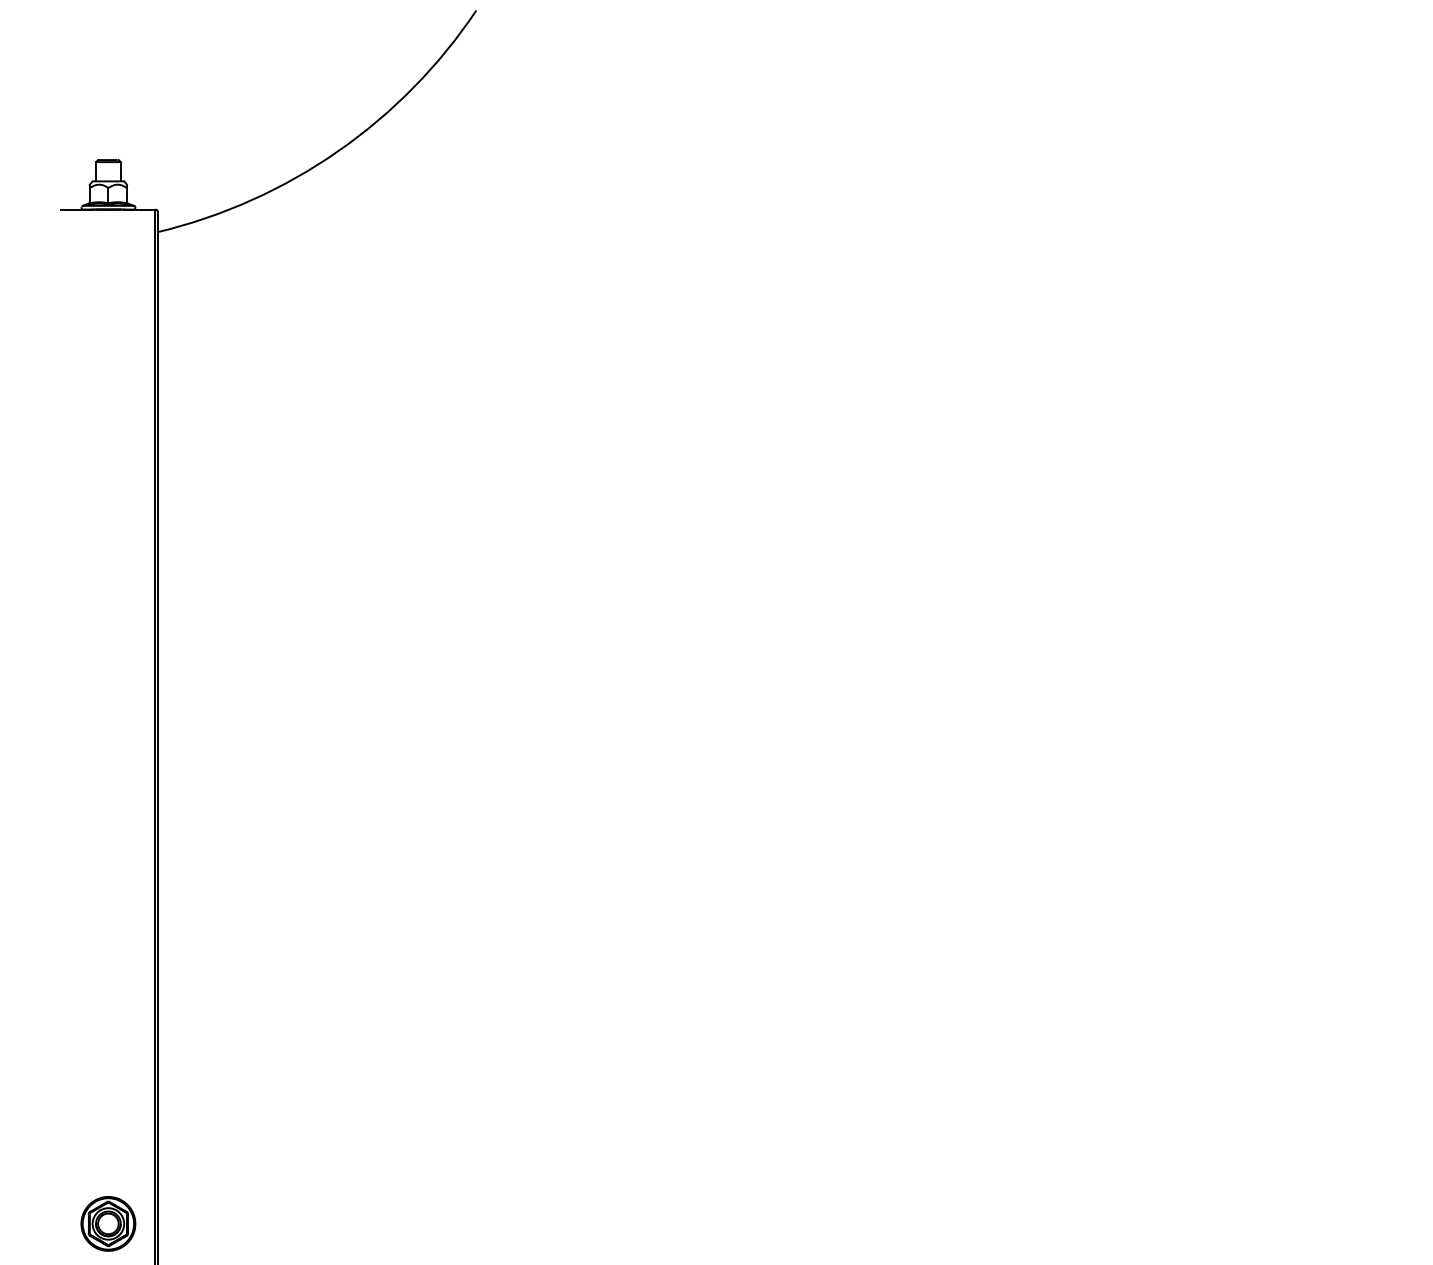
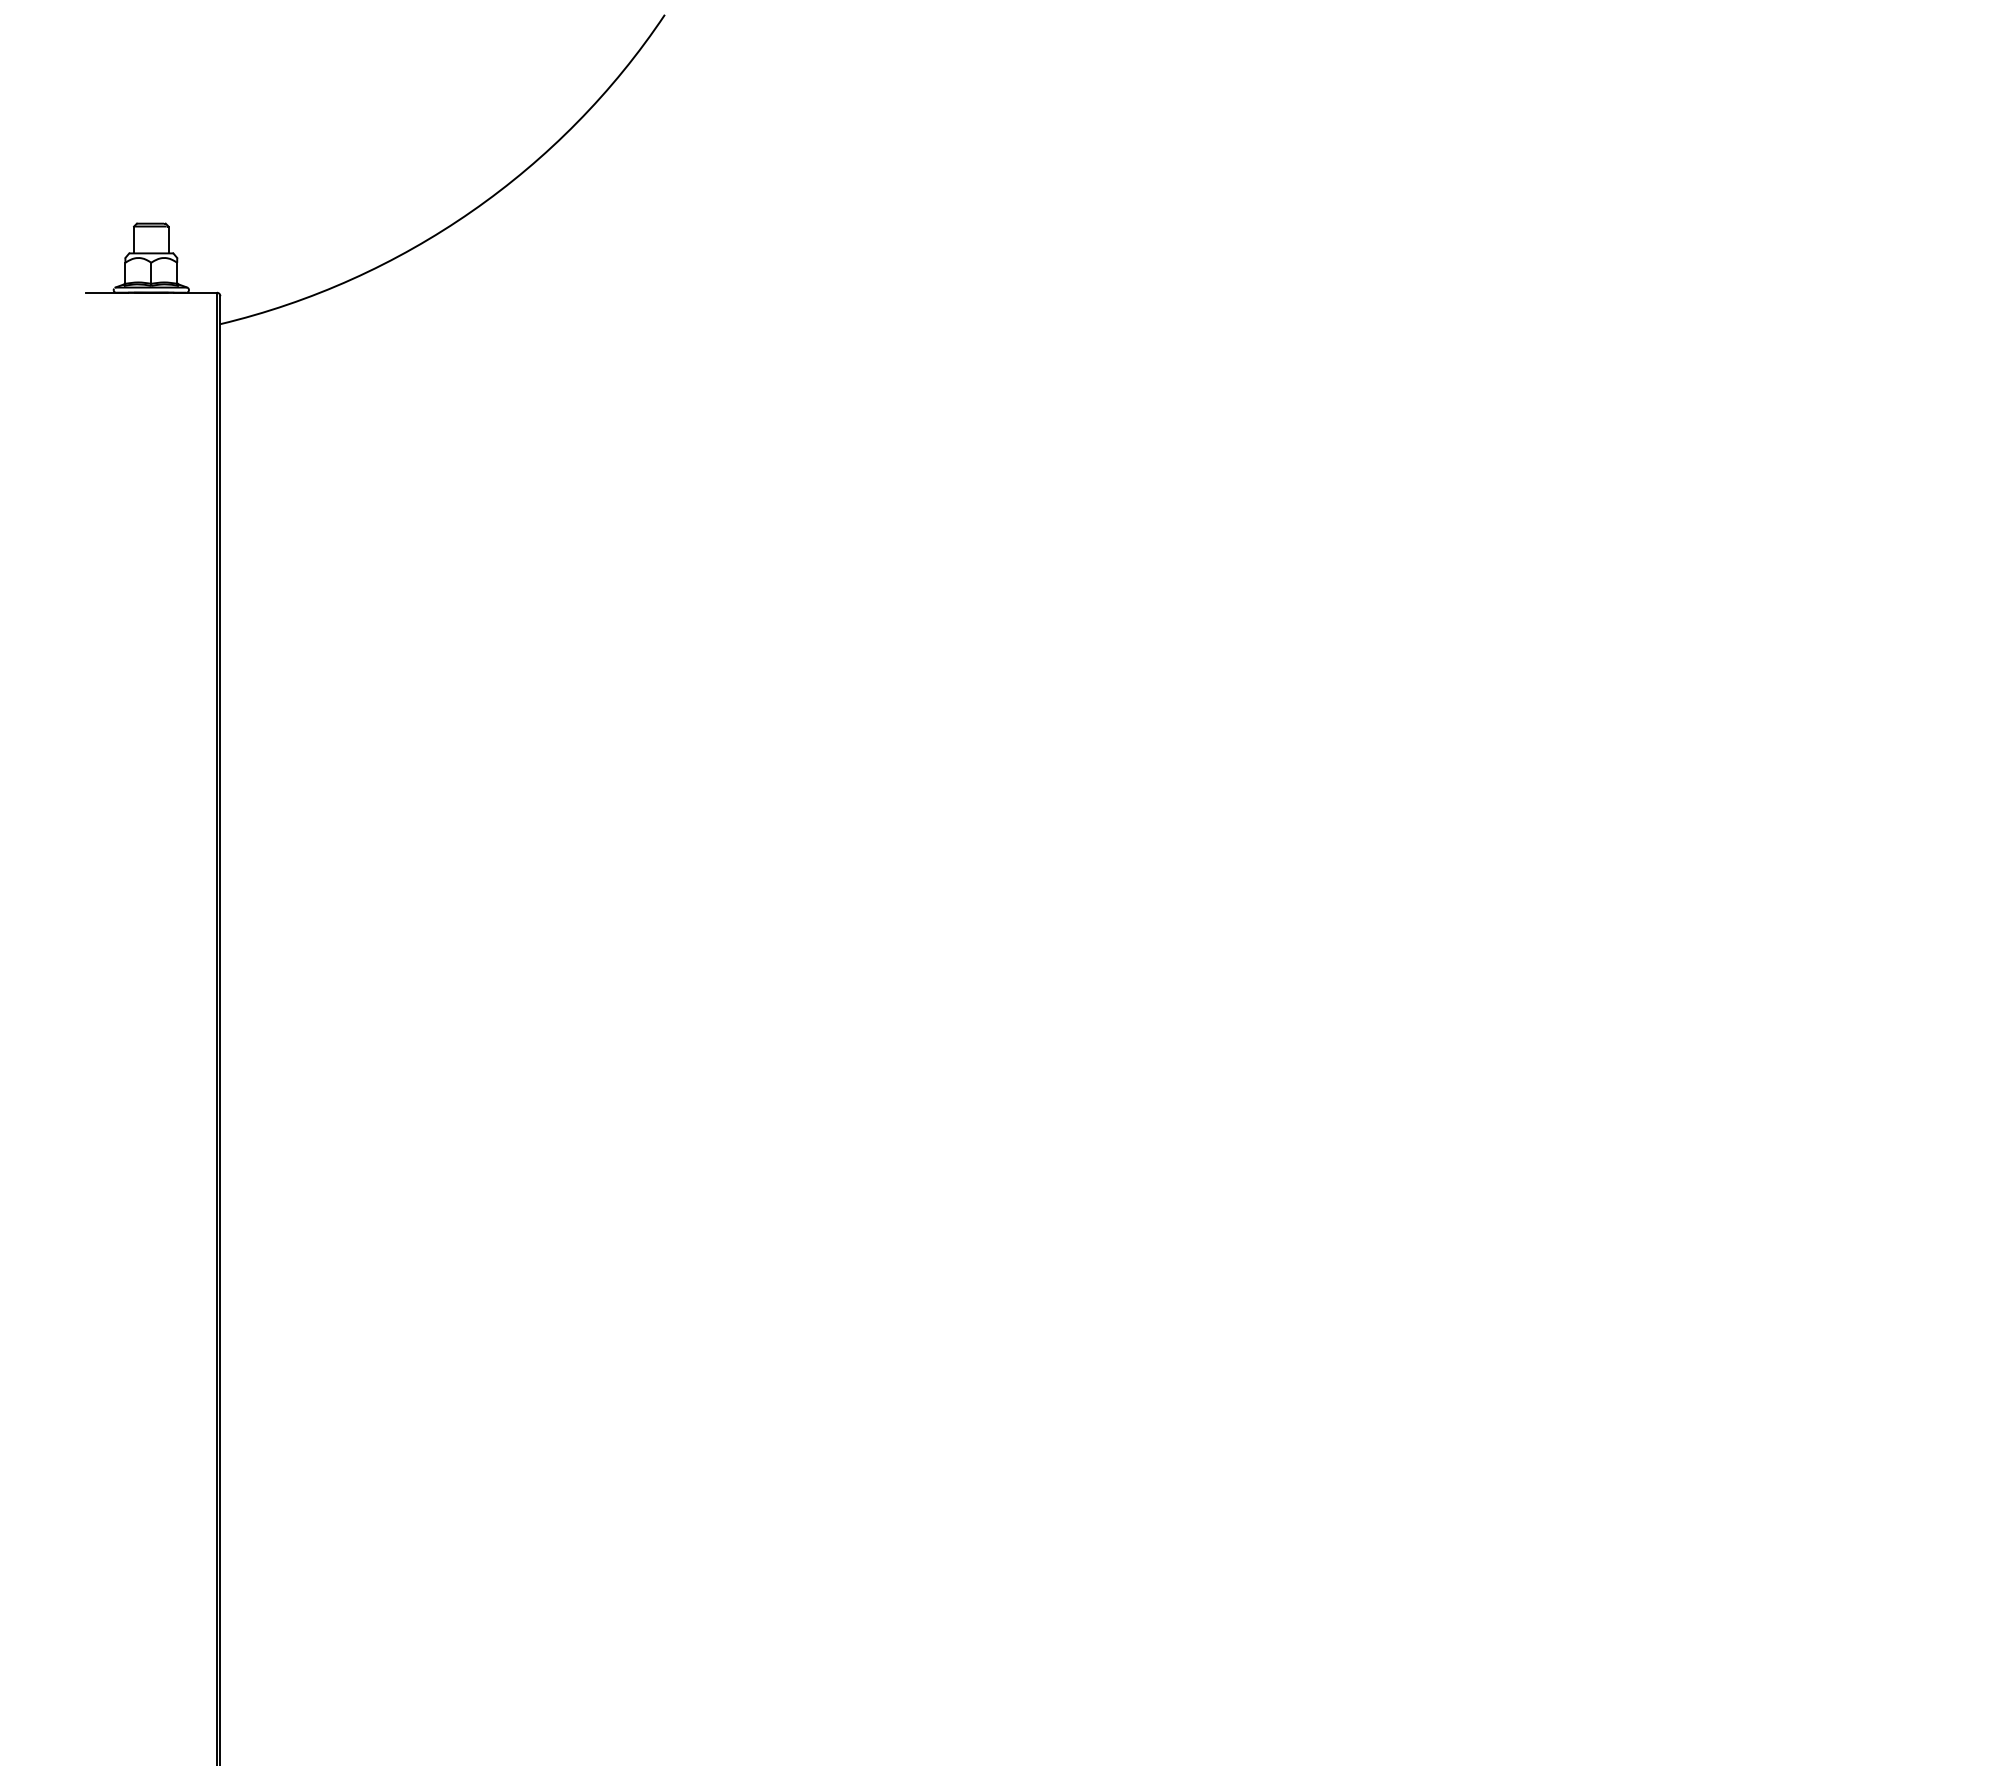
part: (107, 1223) -> (150, 1707), removed

